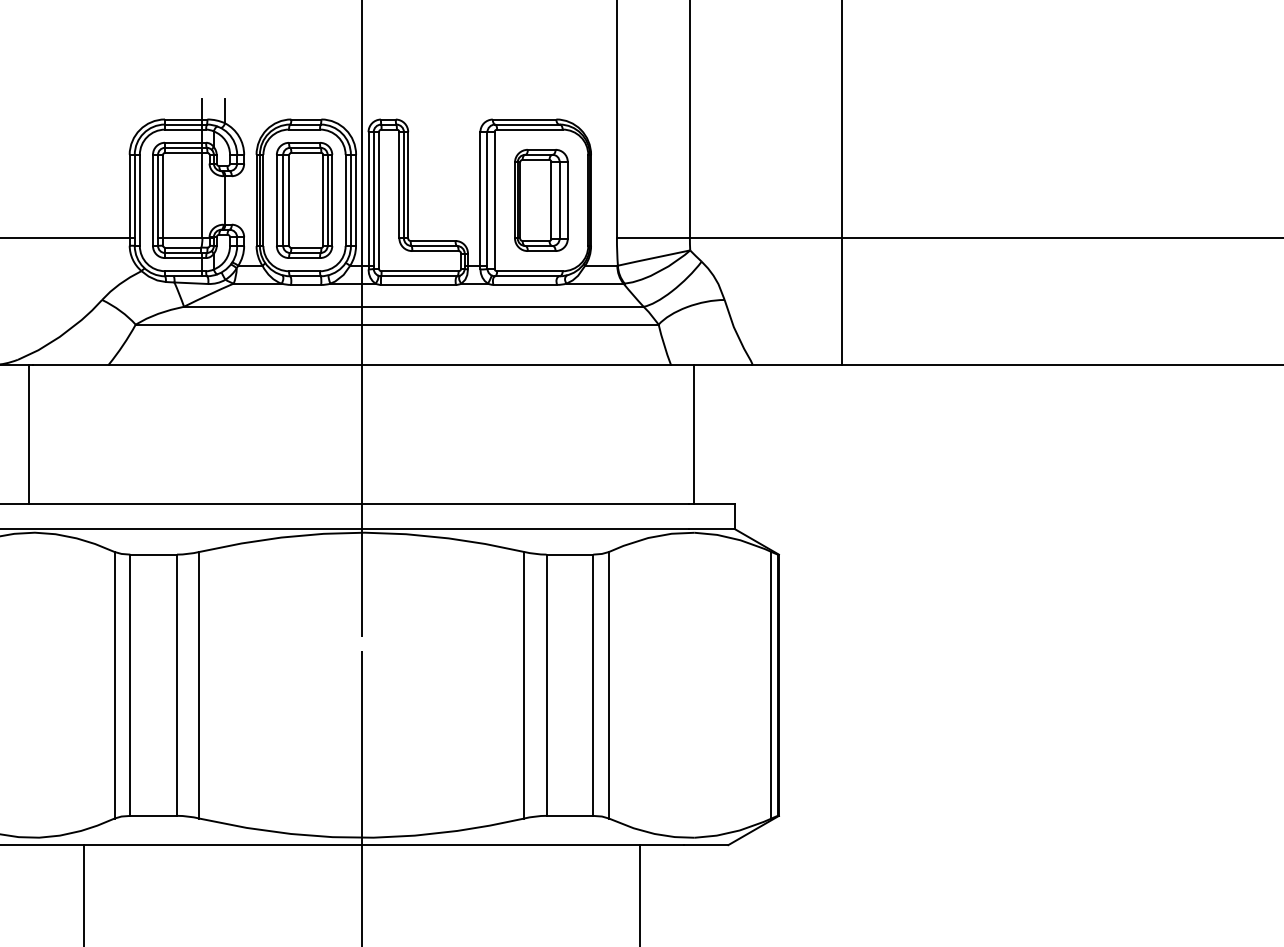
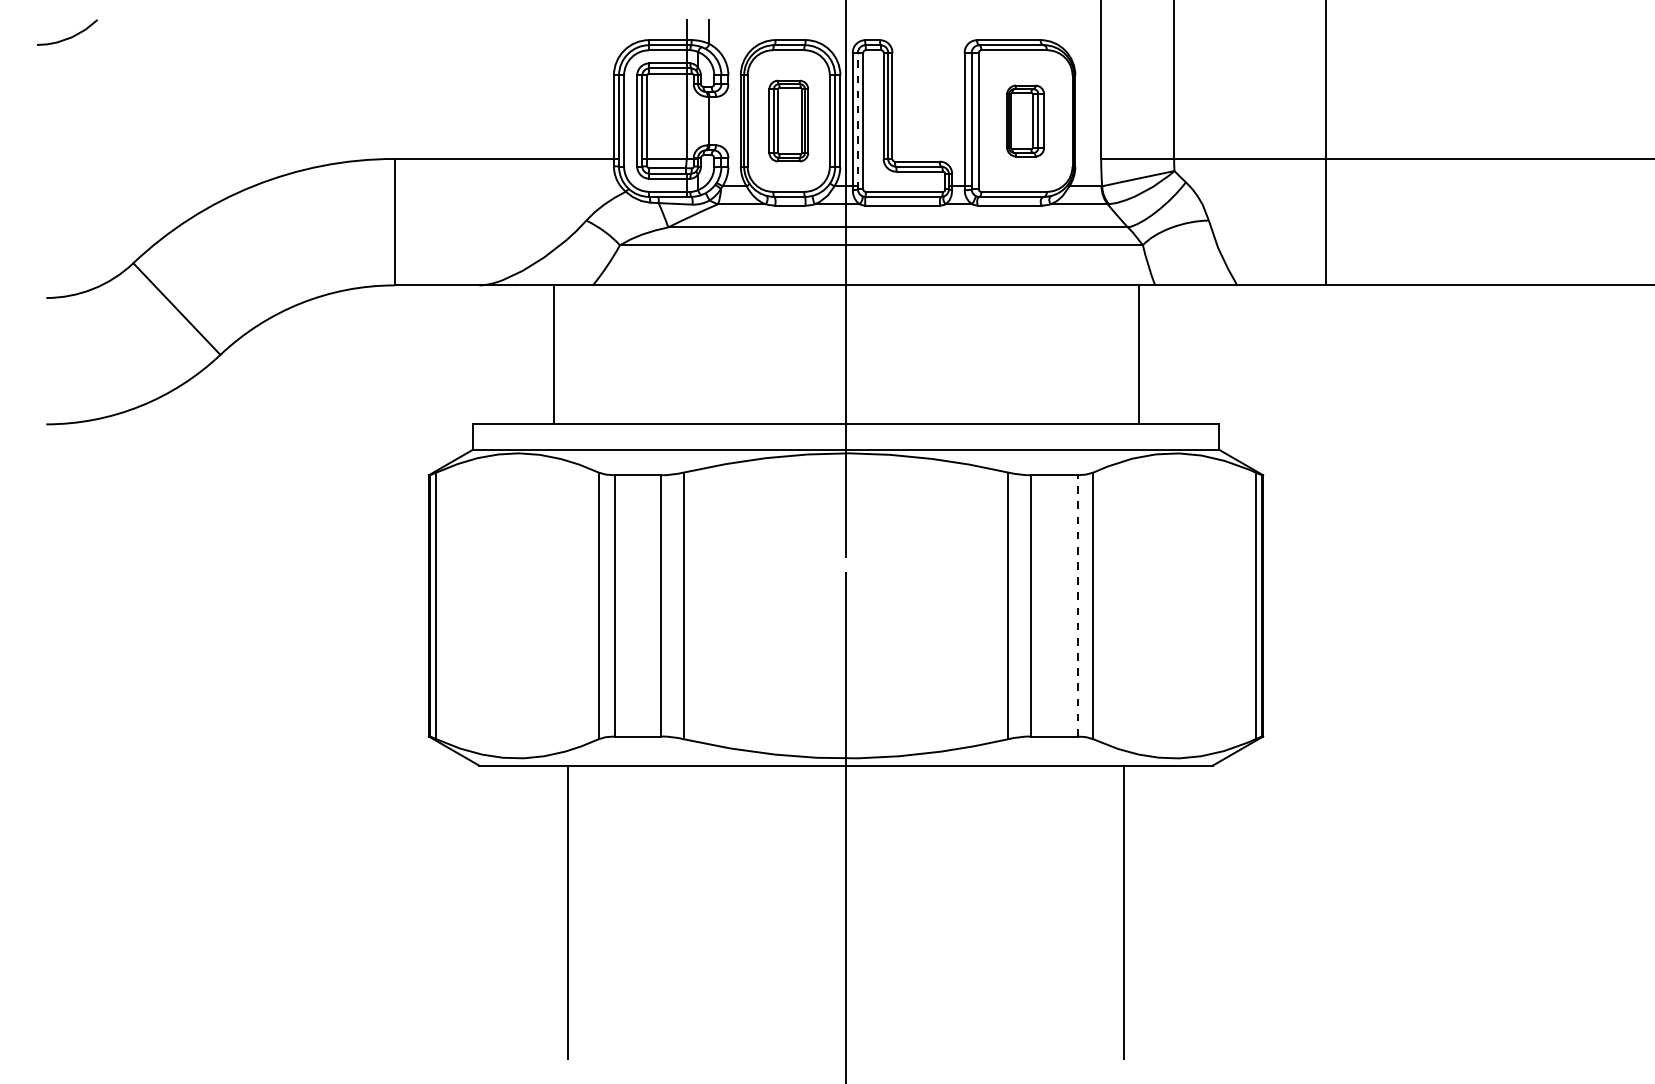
part: (304, 199) -> (788, 120), size x0.7
line: (373, 199) -> (857, 120), solid -> dashed
part: (541, 199) -> (1025, 120), size x0.7
line: (29, 433) -> (553, 354), moved
line: (694, 433) -> (1139, 354), moved
line: (593, 684) -> (1077, 605), solid -> dashed

